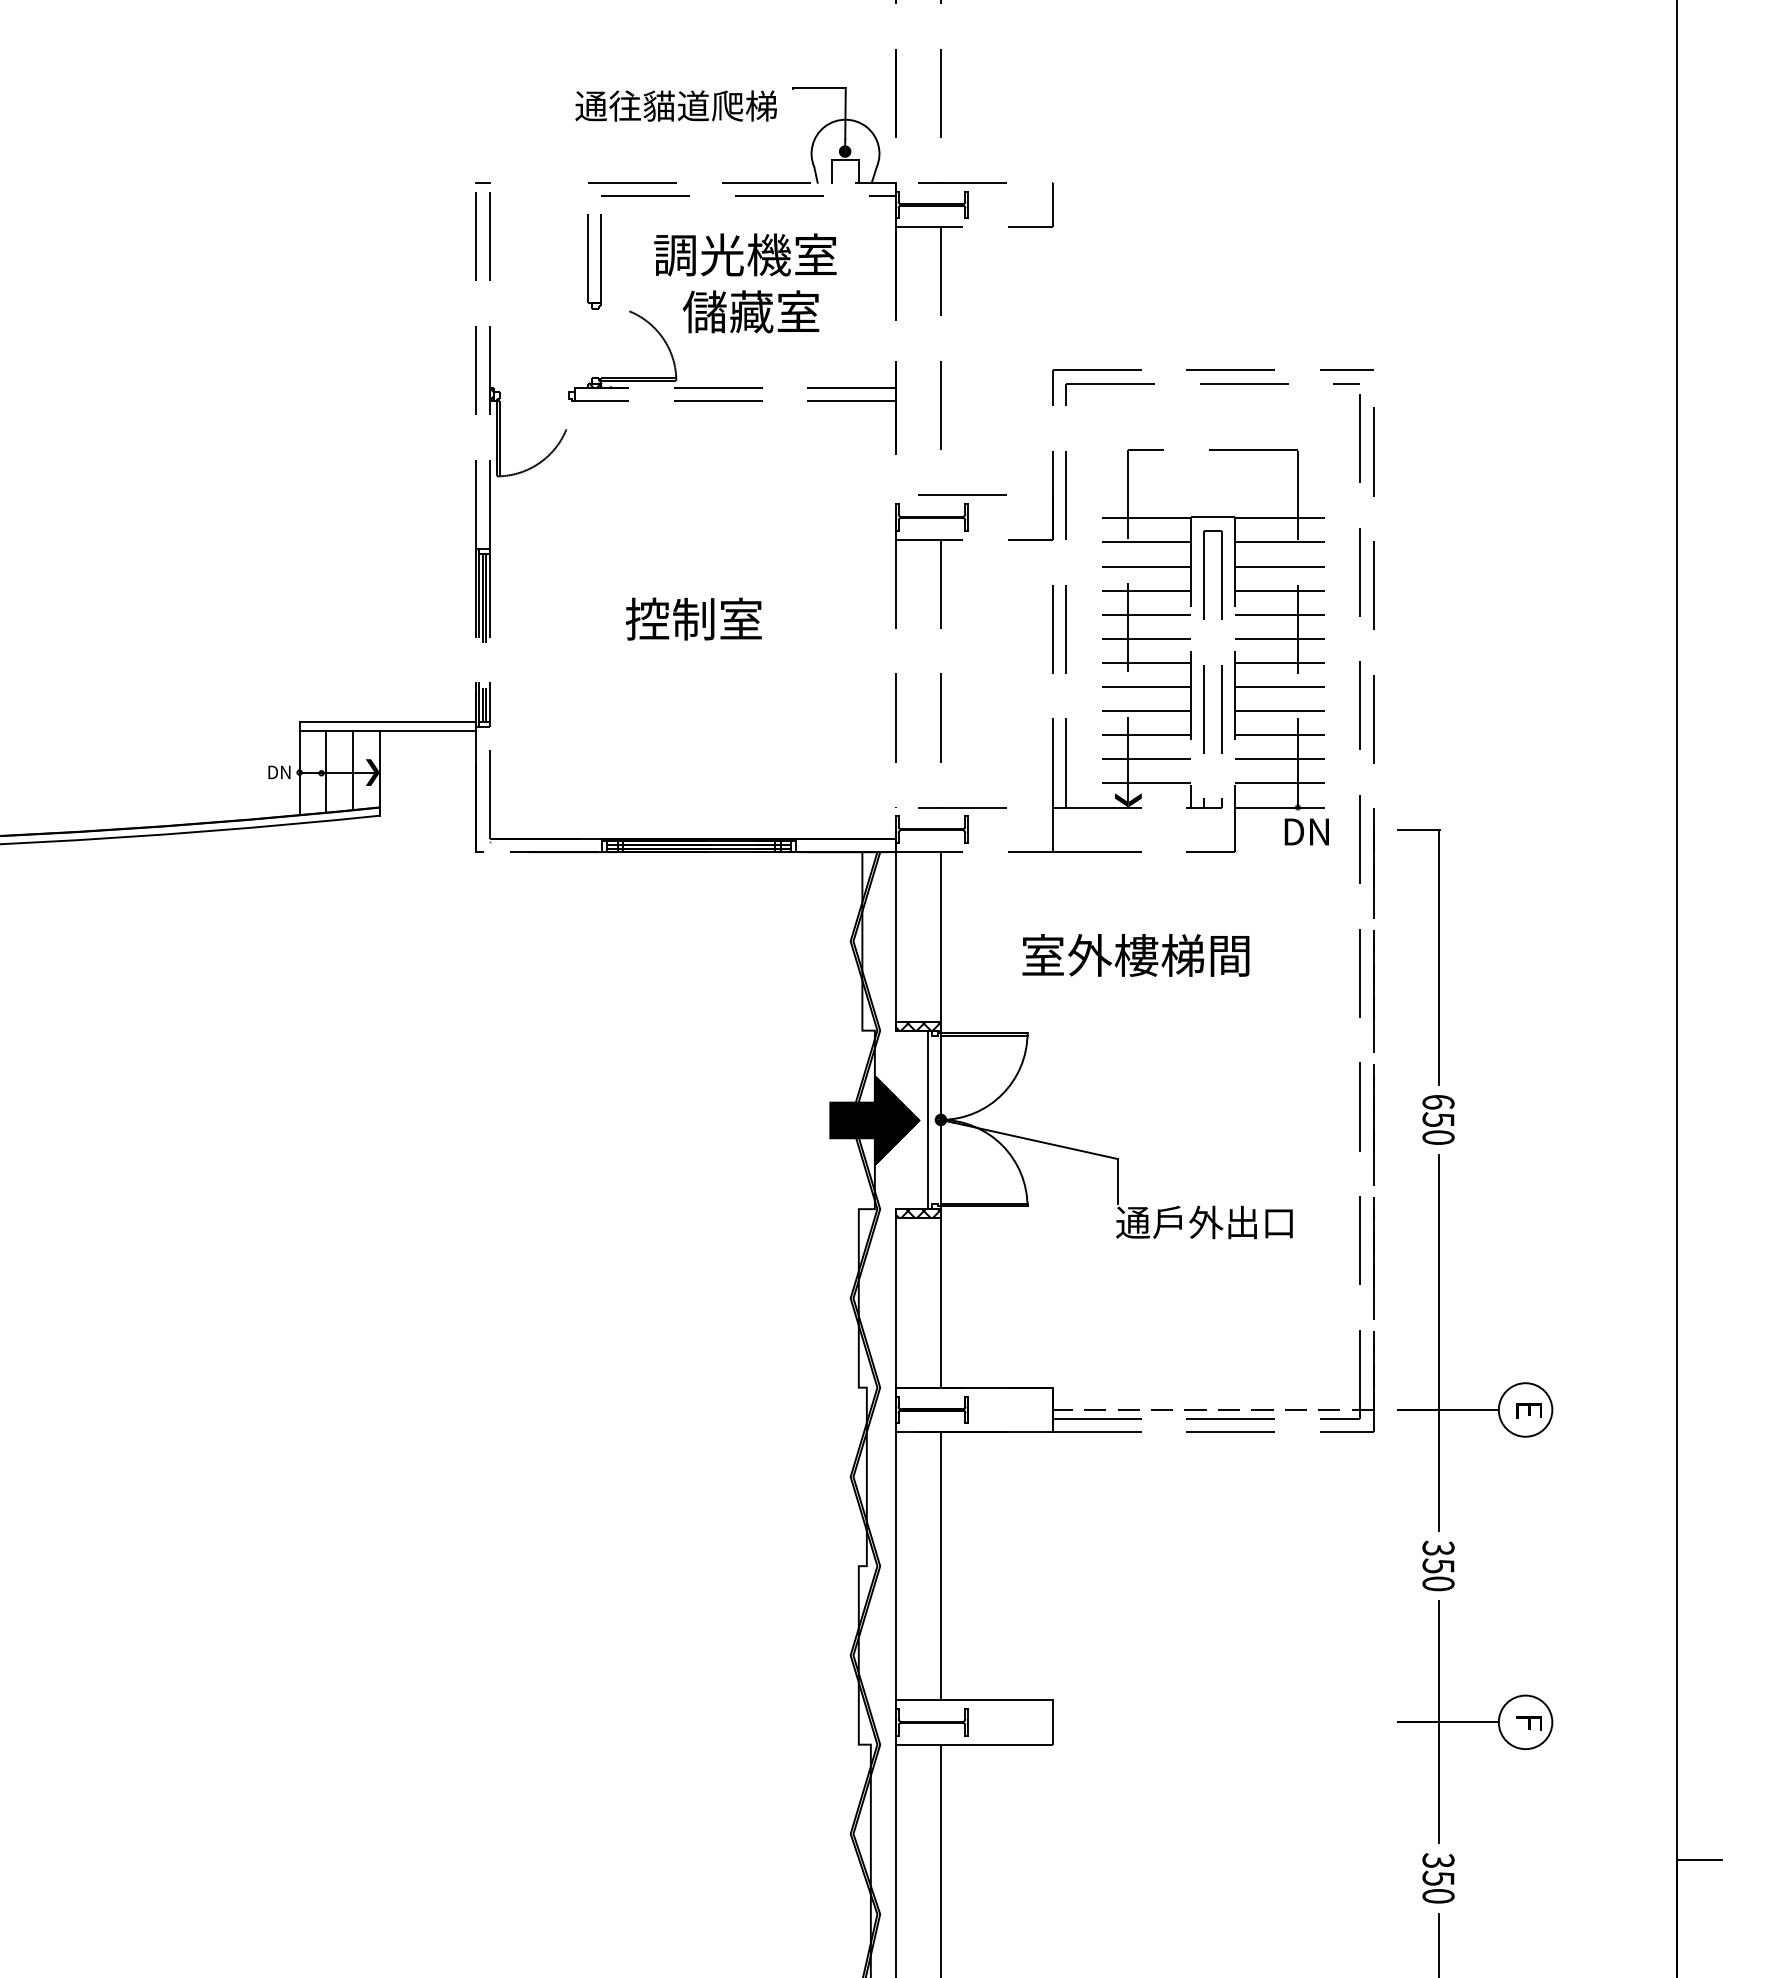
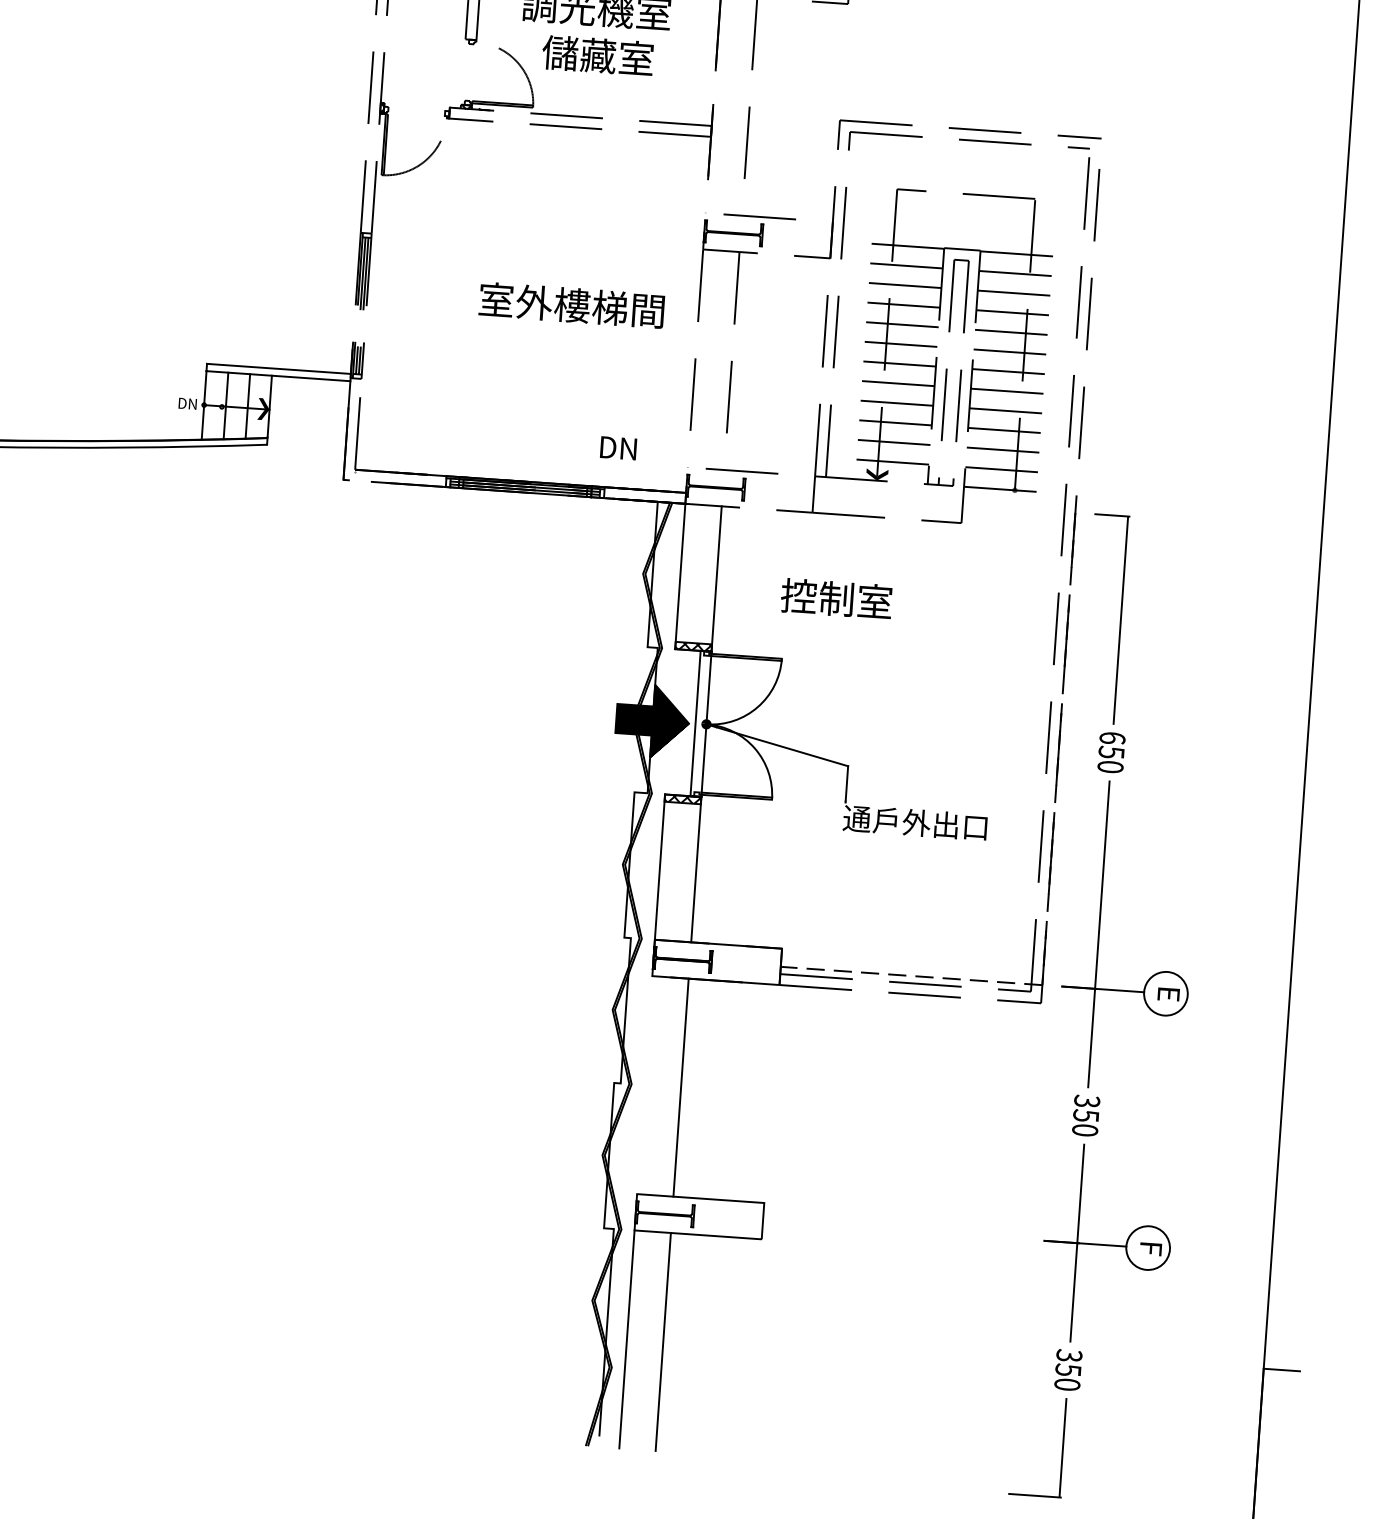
text: (739, 618) -> (571, 304), 控制室 -> 室外樓梯間
text: (1306, 831) -> (618, 447), moved
text: (1135, 954) -> (874, 600), 室外樓梯間 -> 控制室
line: (896, 1566) -> (644, 1085), removed

